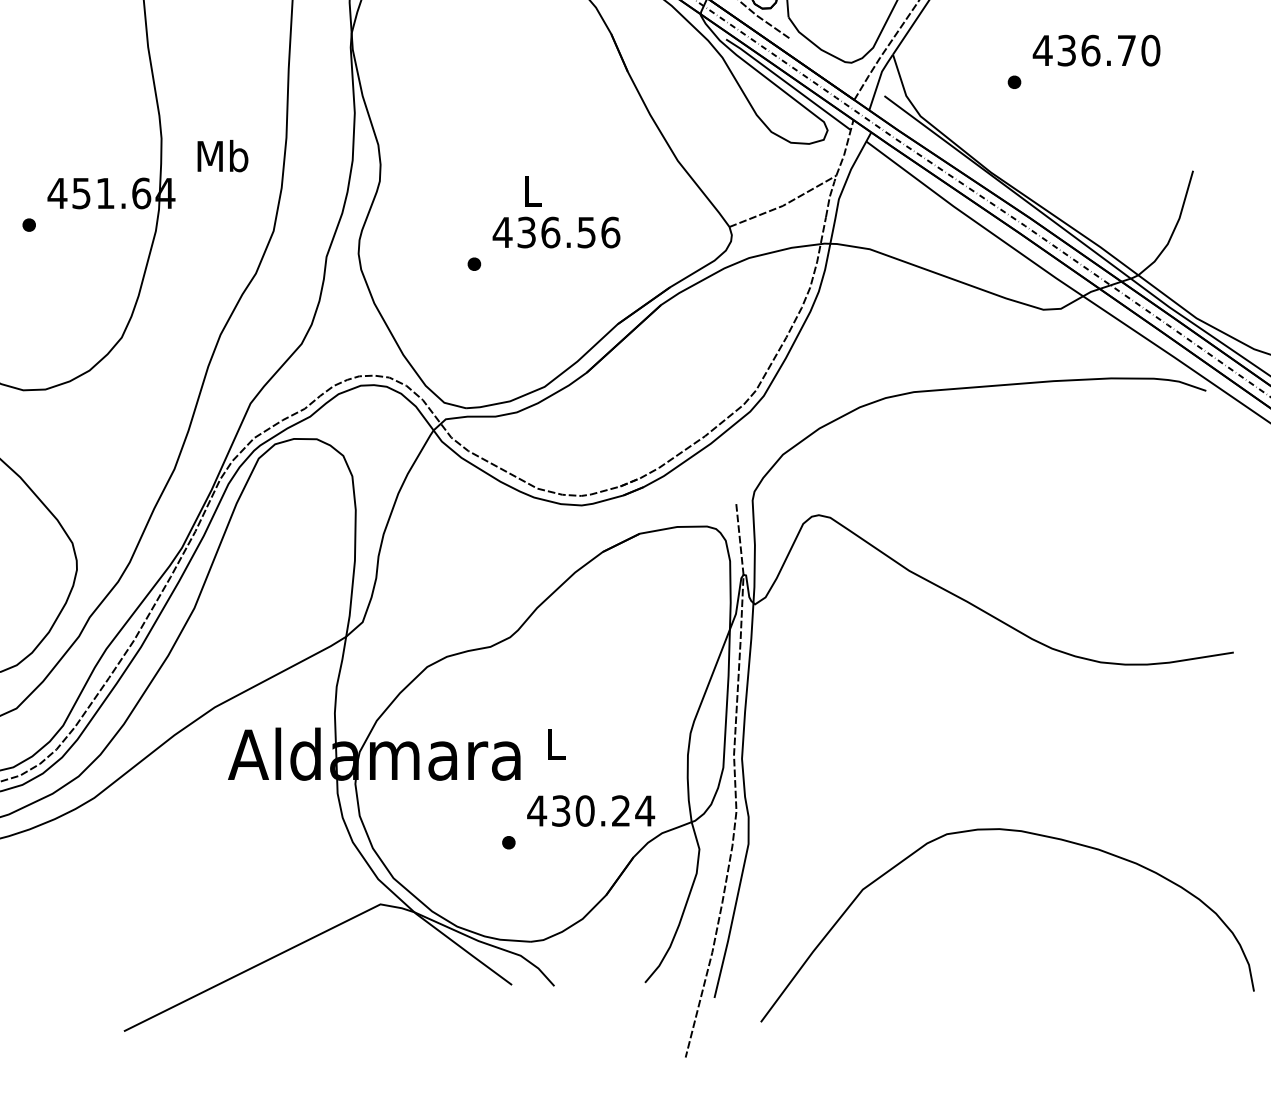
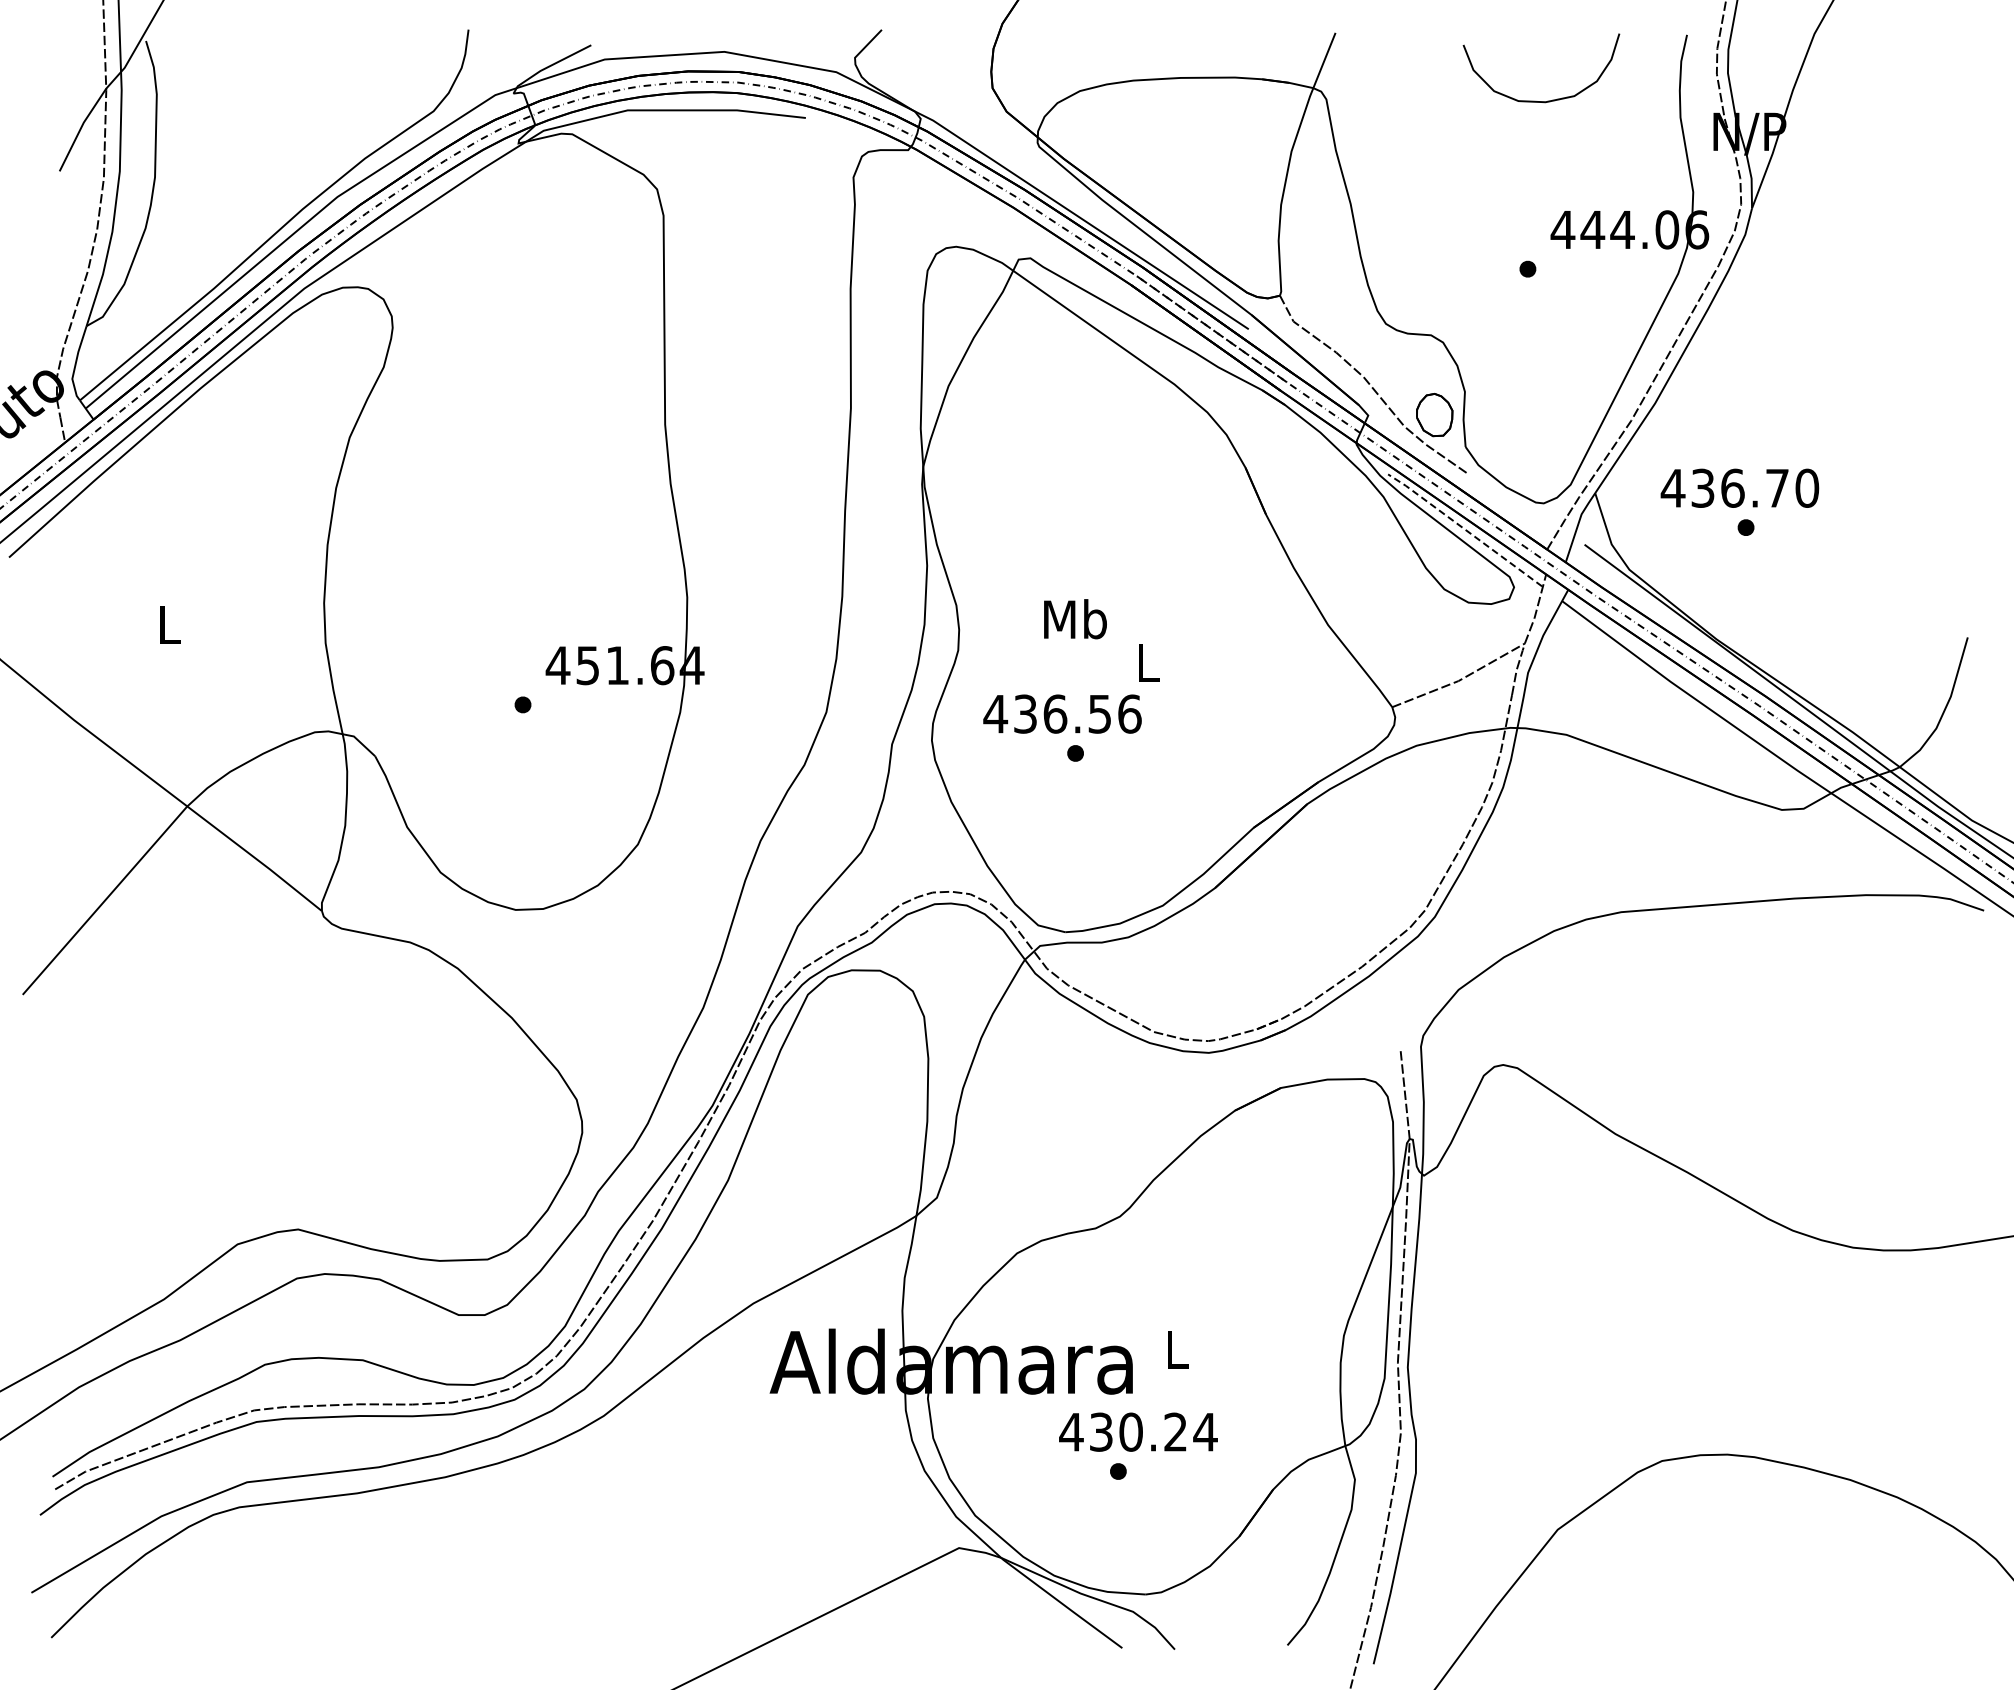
text: (1096, 49) -> (1739, 487), moved
line: (787, 83) -> (1464, 529), solid -> dashed
text: (222, 156) -> (1075, 619), moved
text: (556, 232) -> (1062, 713), moved
text: (591, 810) -> (1138, 1431), moved

